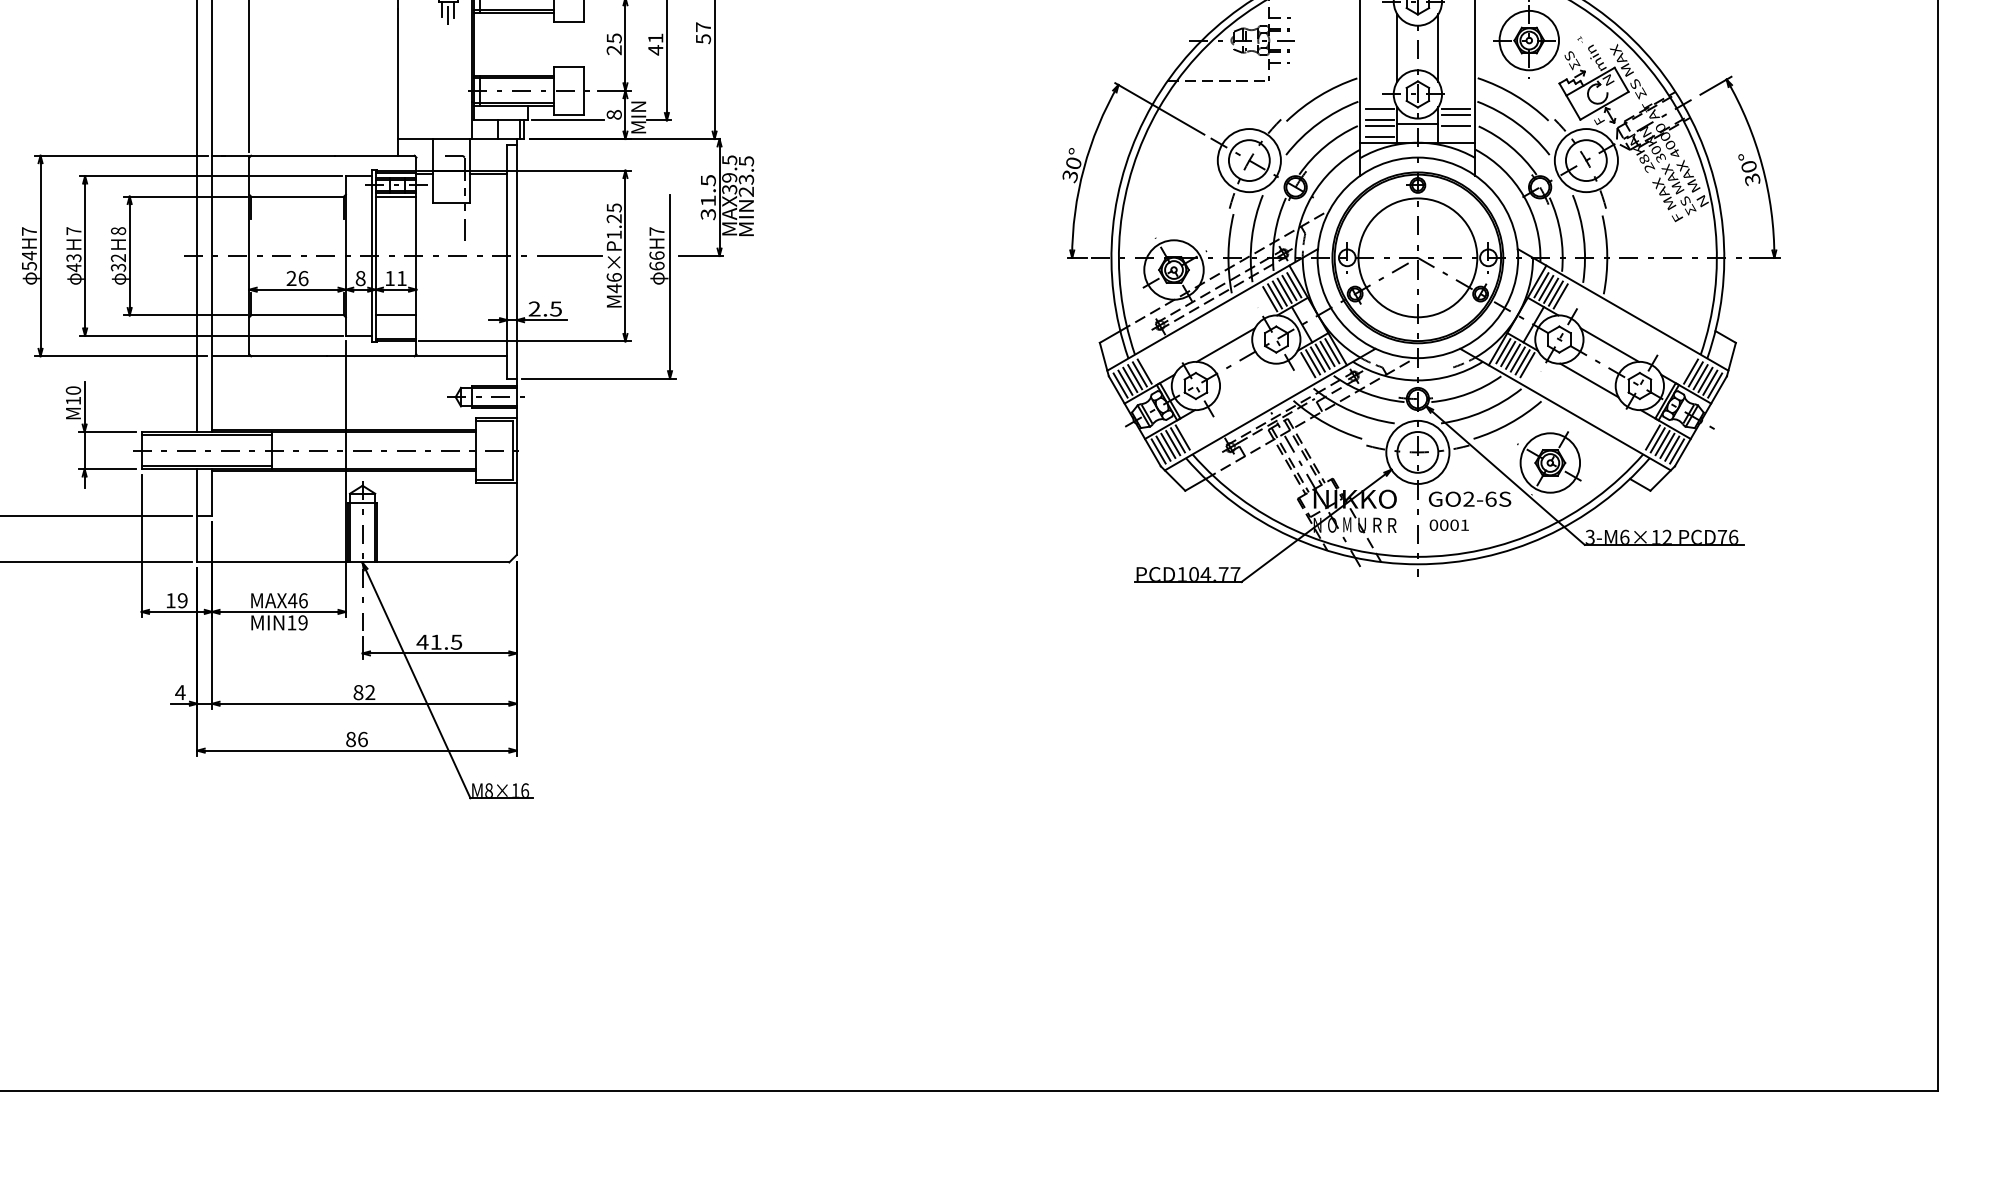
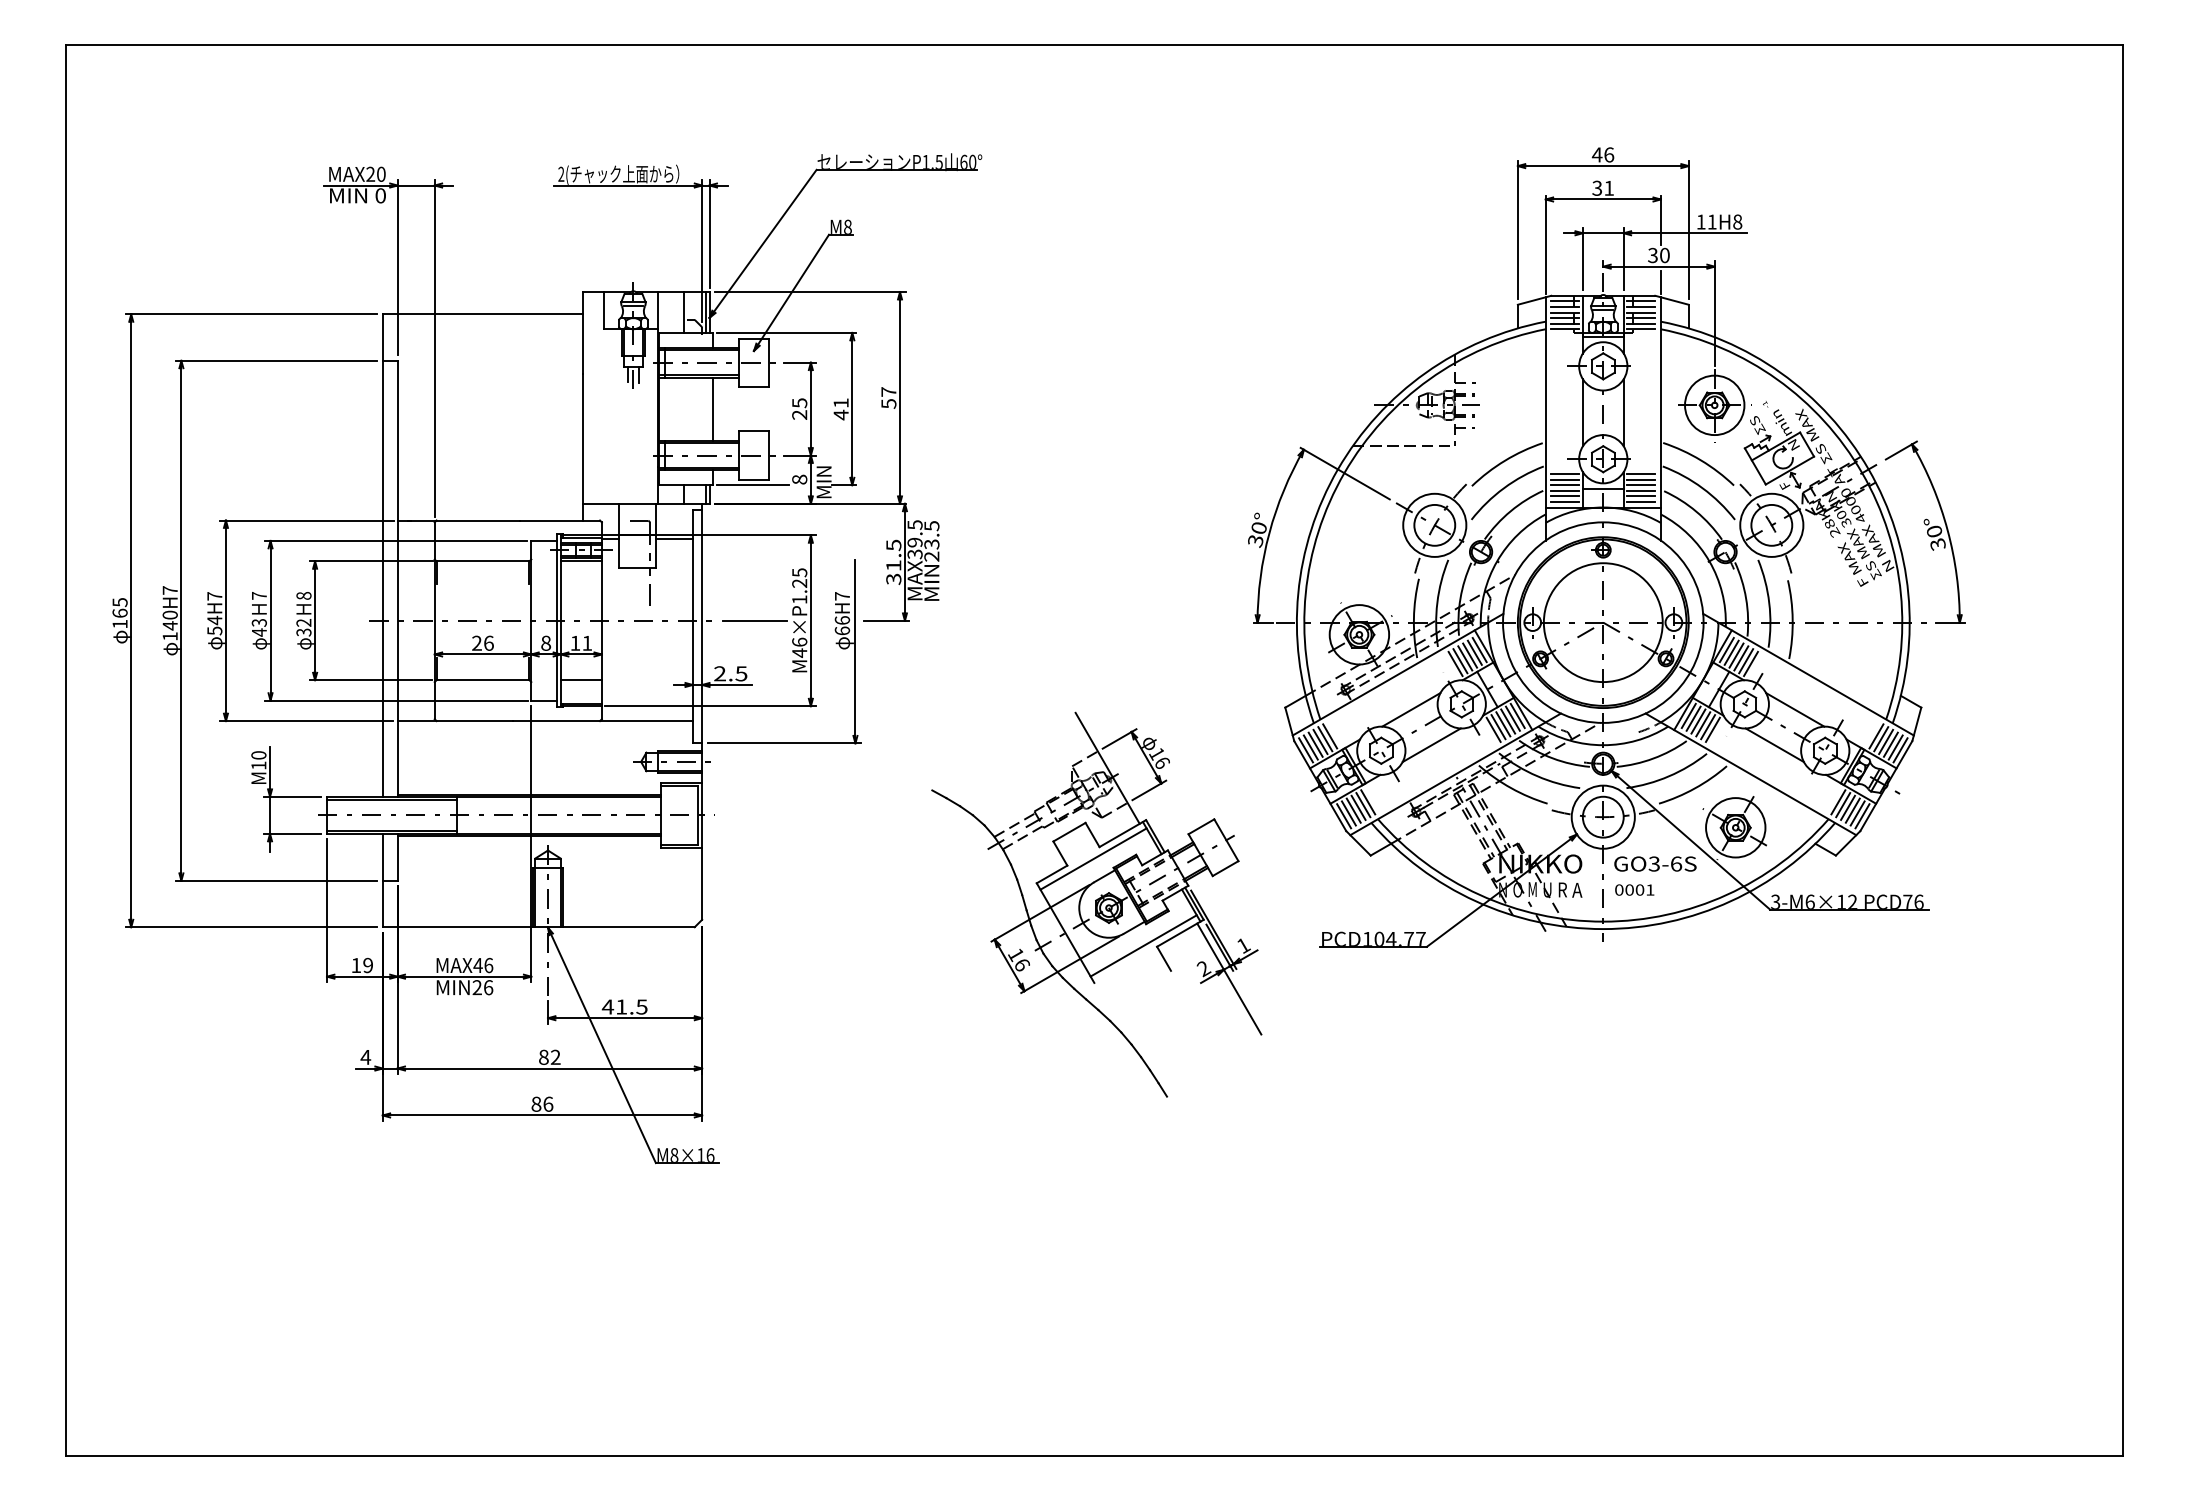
line: (528, 43) -> (713, 408), added
line: (1380, 114) -> (1565, 479), added
line: (1456, 120) -> (1641, 485), added
line: (1380, 131) -> (1565, 496), added
line: (1456, 131) -> (1641, 496), added
line: (1456, 136) -> (1641, 501), added
line: (1565, 298) -> (1750, 663), added
line: (1246, 380) -> (1431, 745), added
text: (1468, 498) -> (1653, 863), GO2-6S -> GO3-6S
text: (1392, 525) -> (1577, 890), R -> A
part: (911, 539) -> (1096, 904), added
text: (297, 622) -> (482, 987), MIN19 -> MIN26

